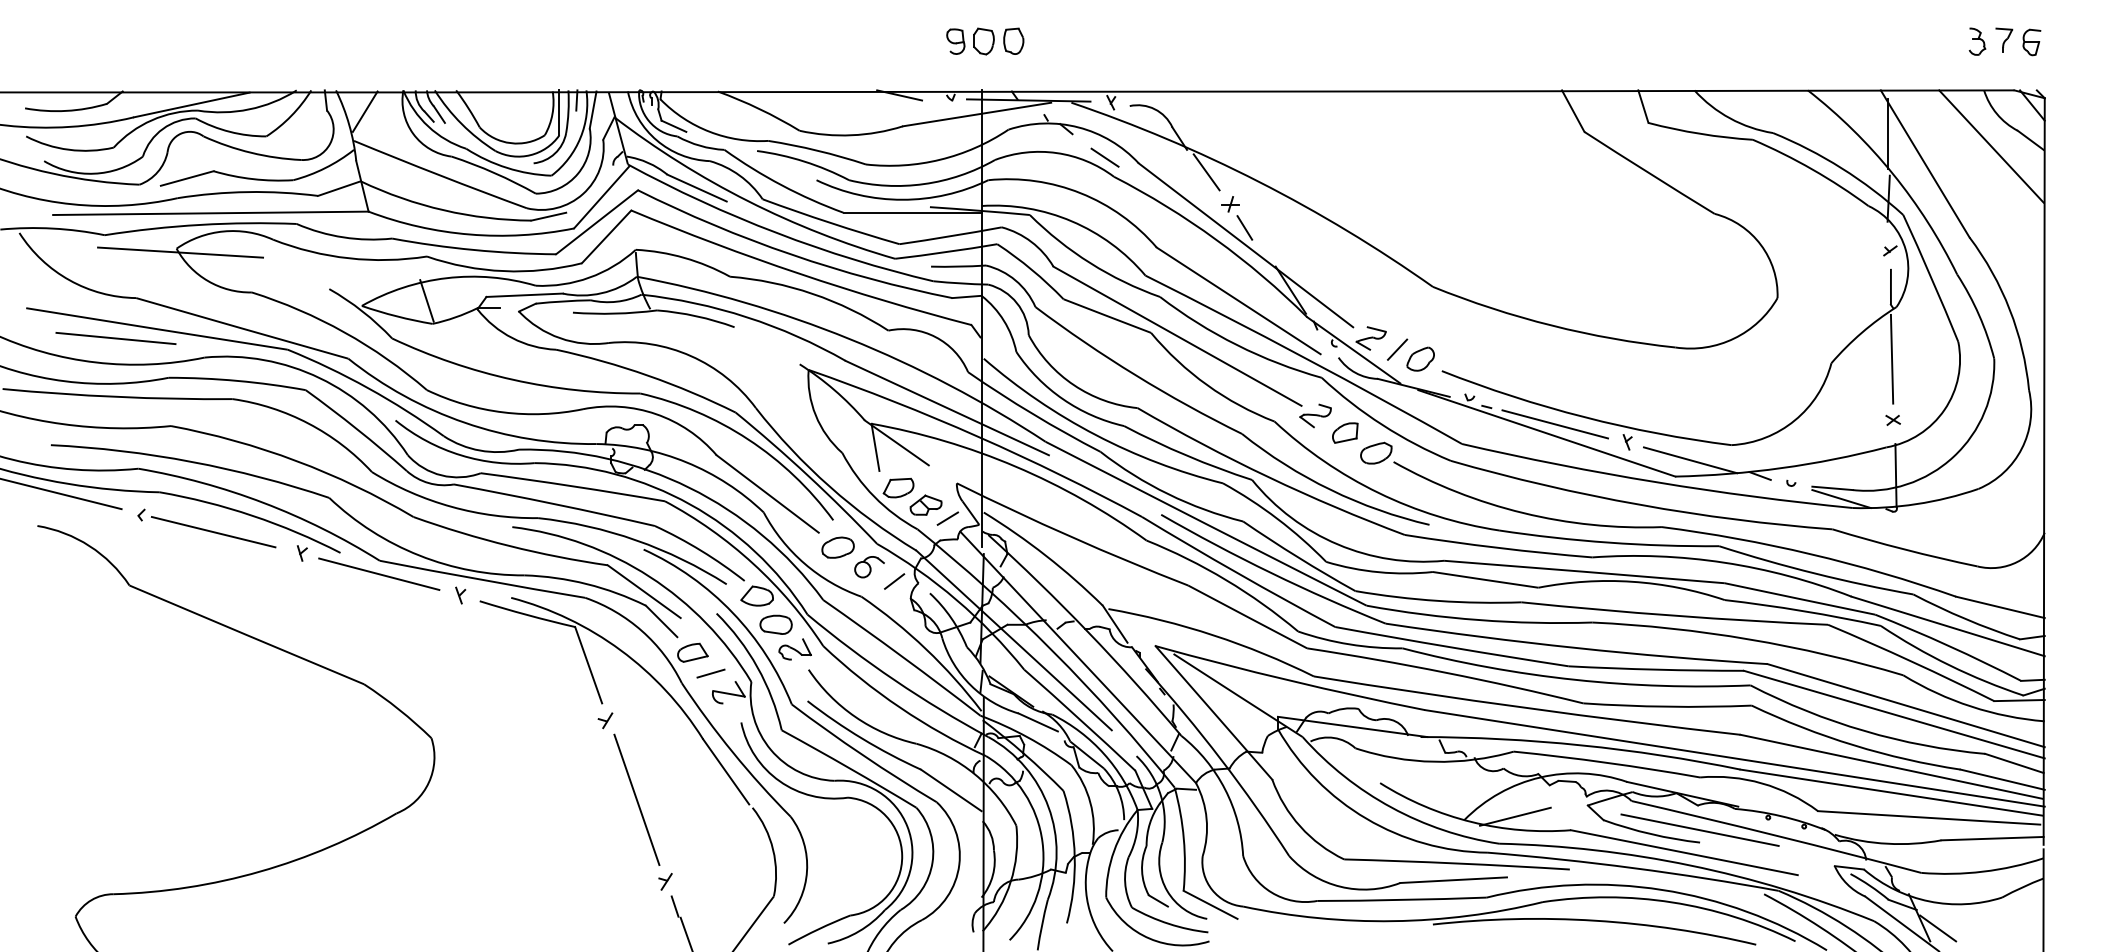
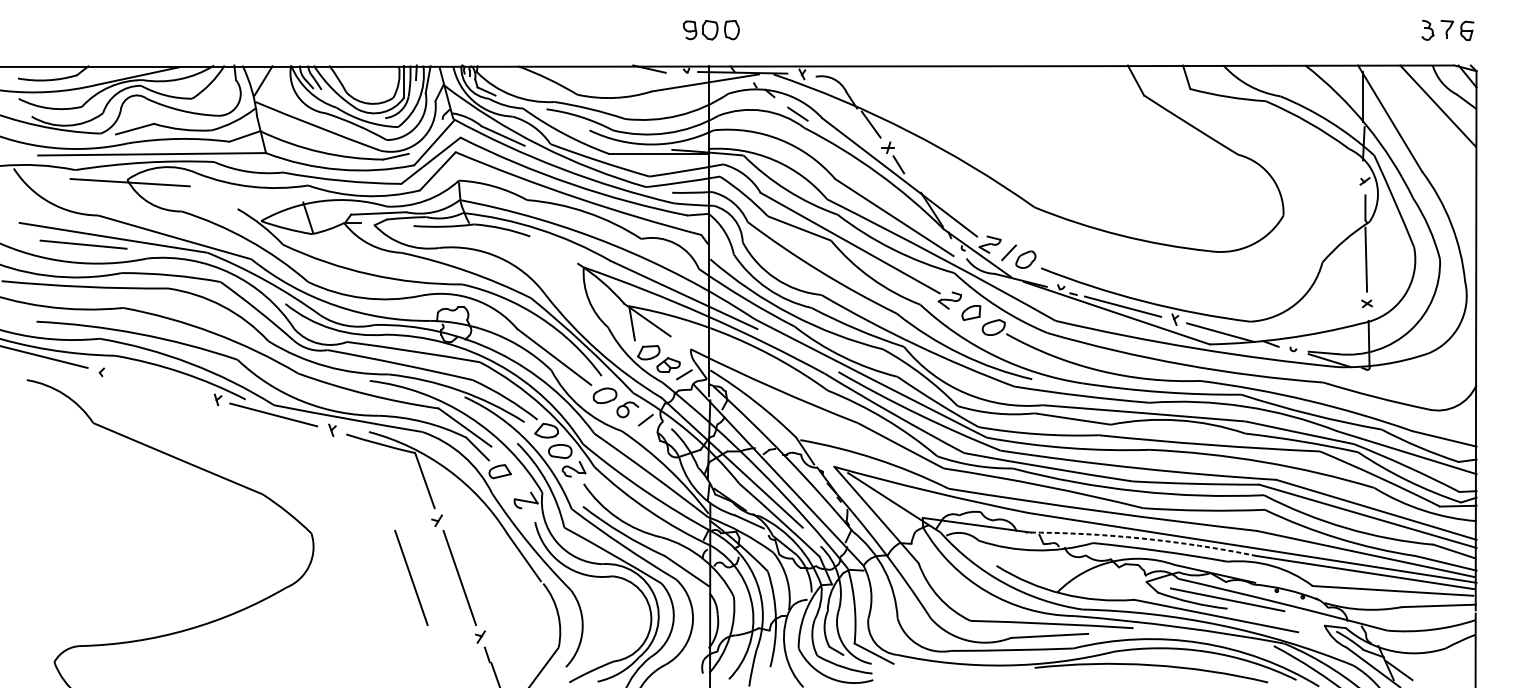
line: (213, 532) -> (153, 384), removed
line: (710, 673) -> (512, 486), removed
arc: (1581, 745) -> (1141, 538), solid -> dashed
line: (569, 799) -> (411, 577), added
line: (1515, 816) -> (1094, 589), removed

